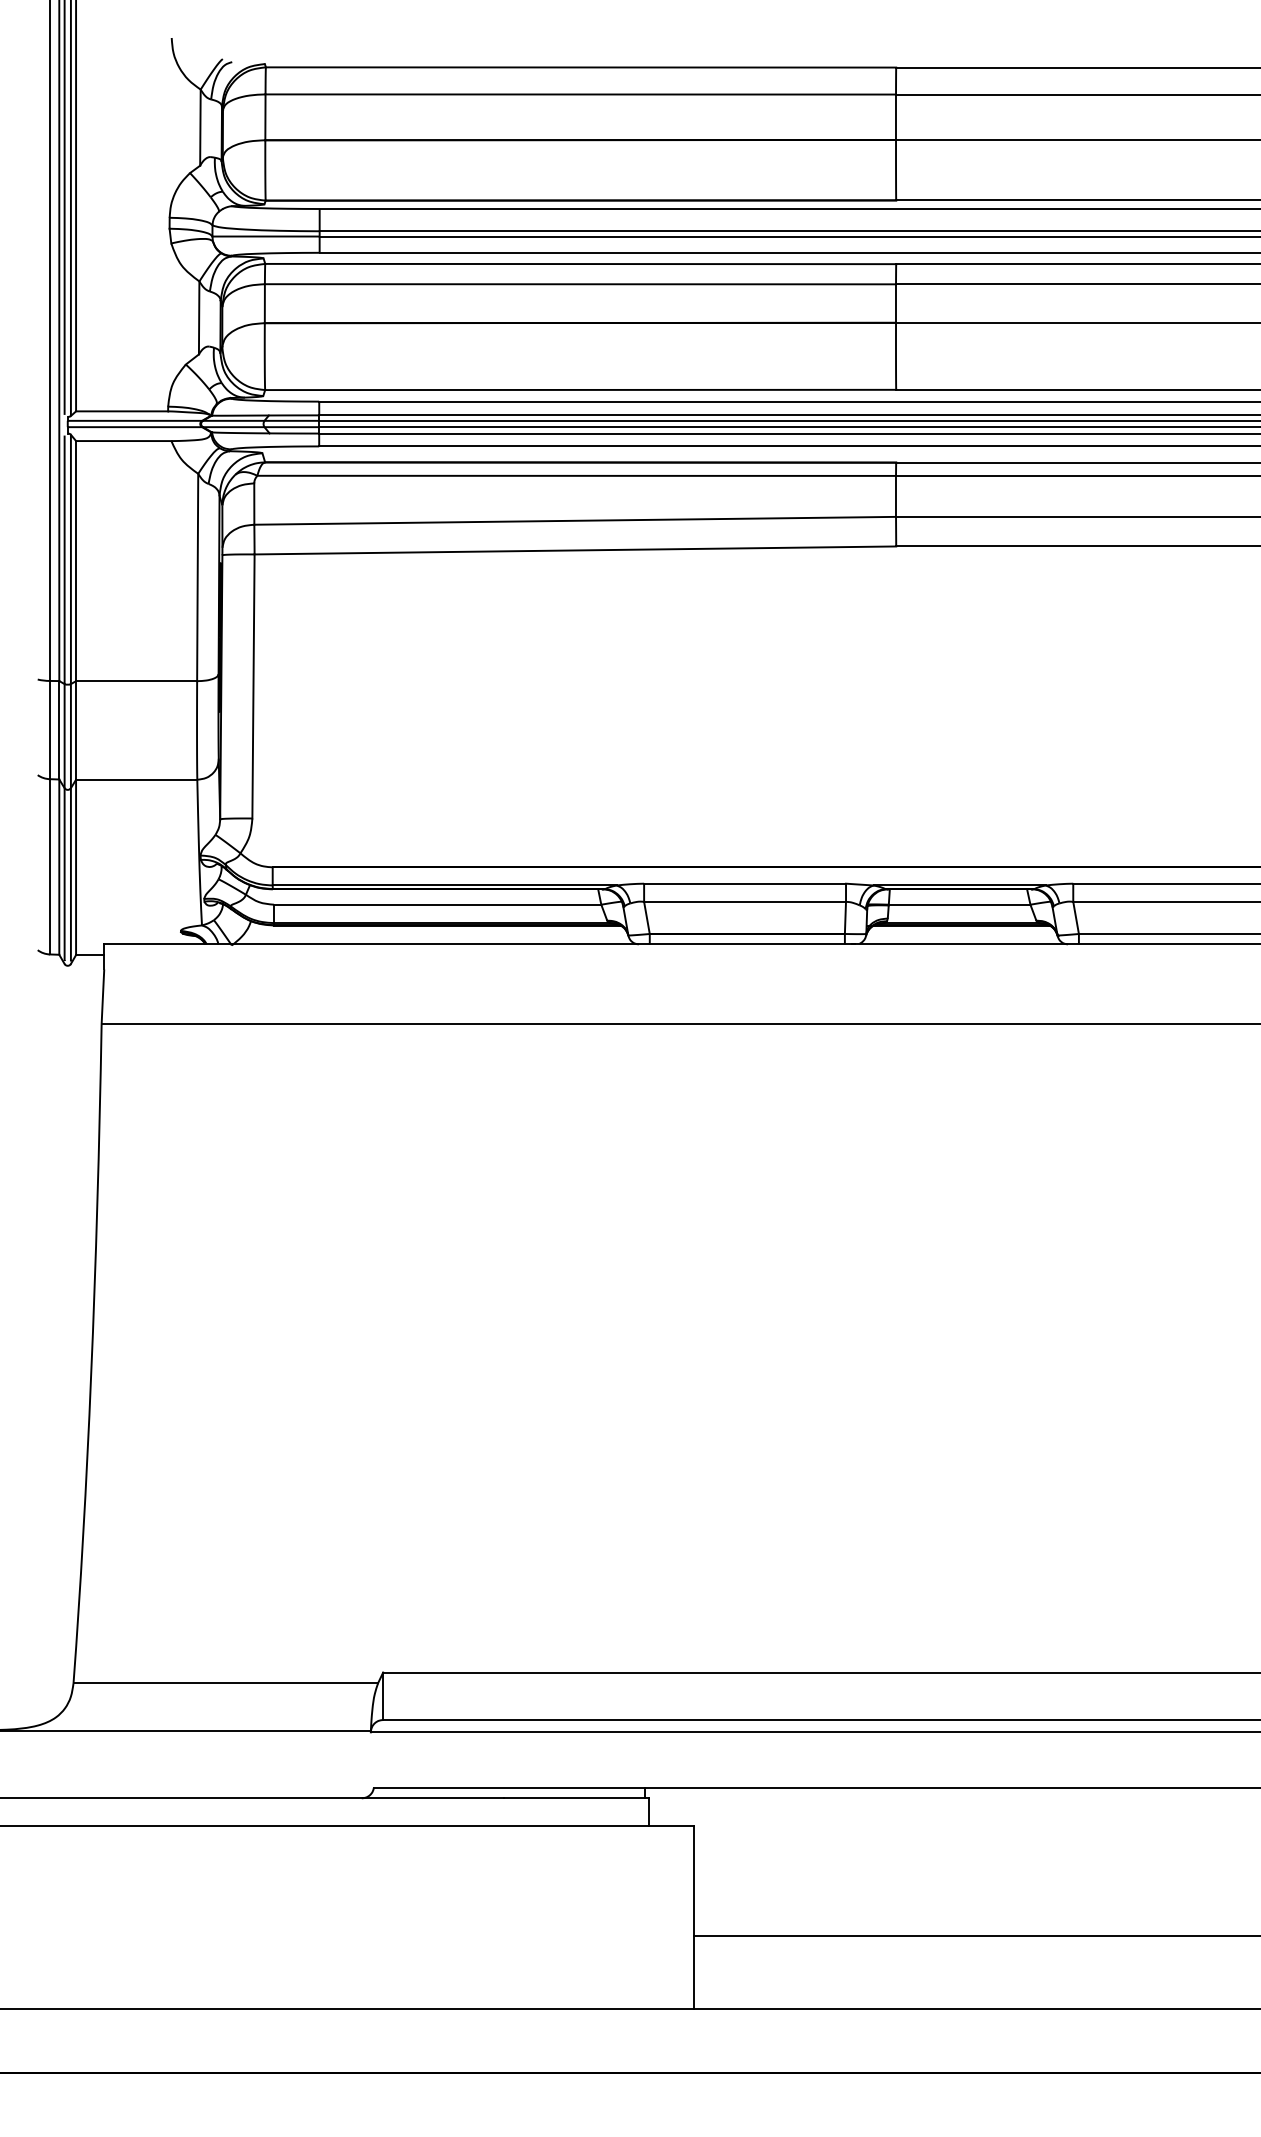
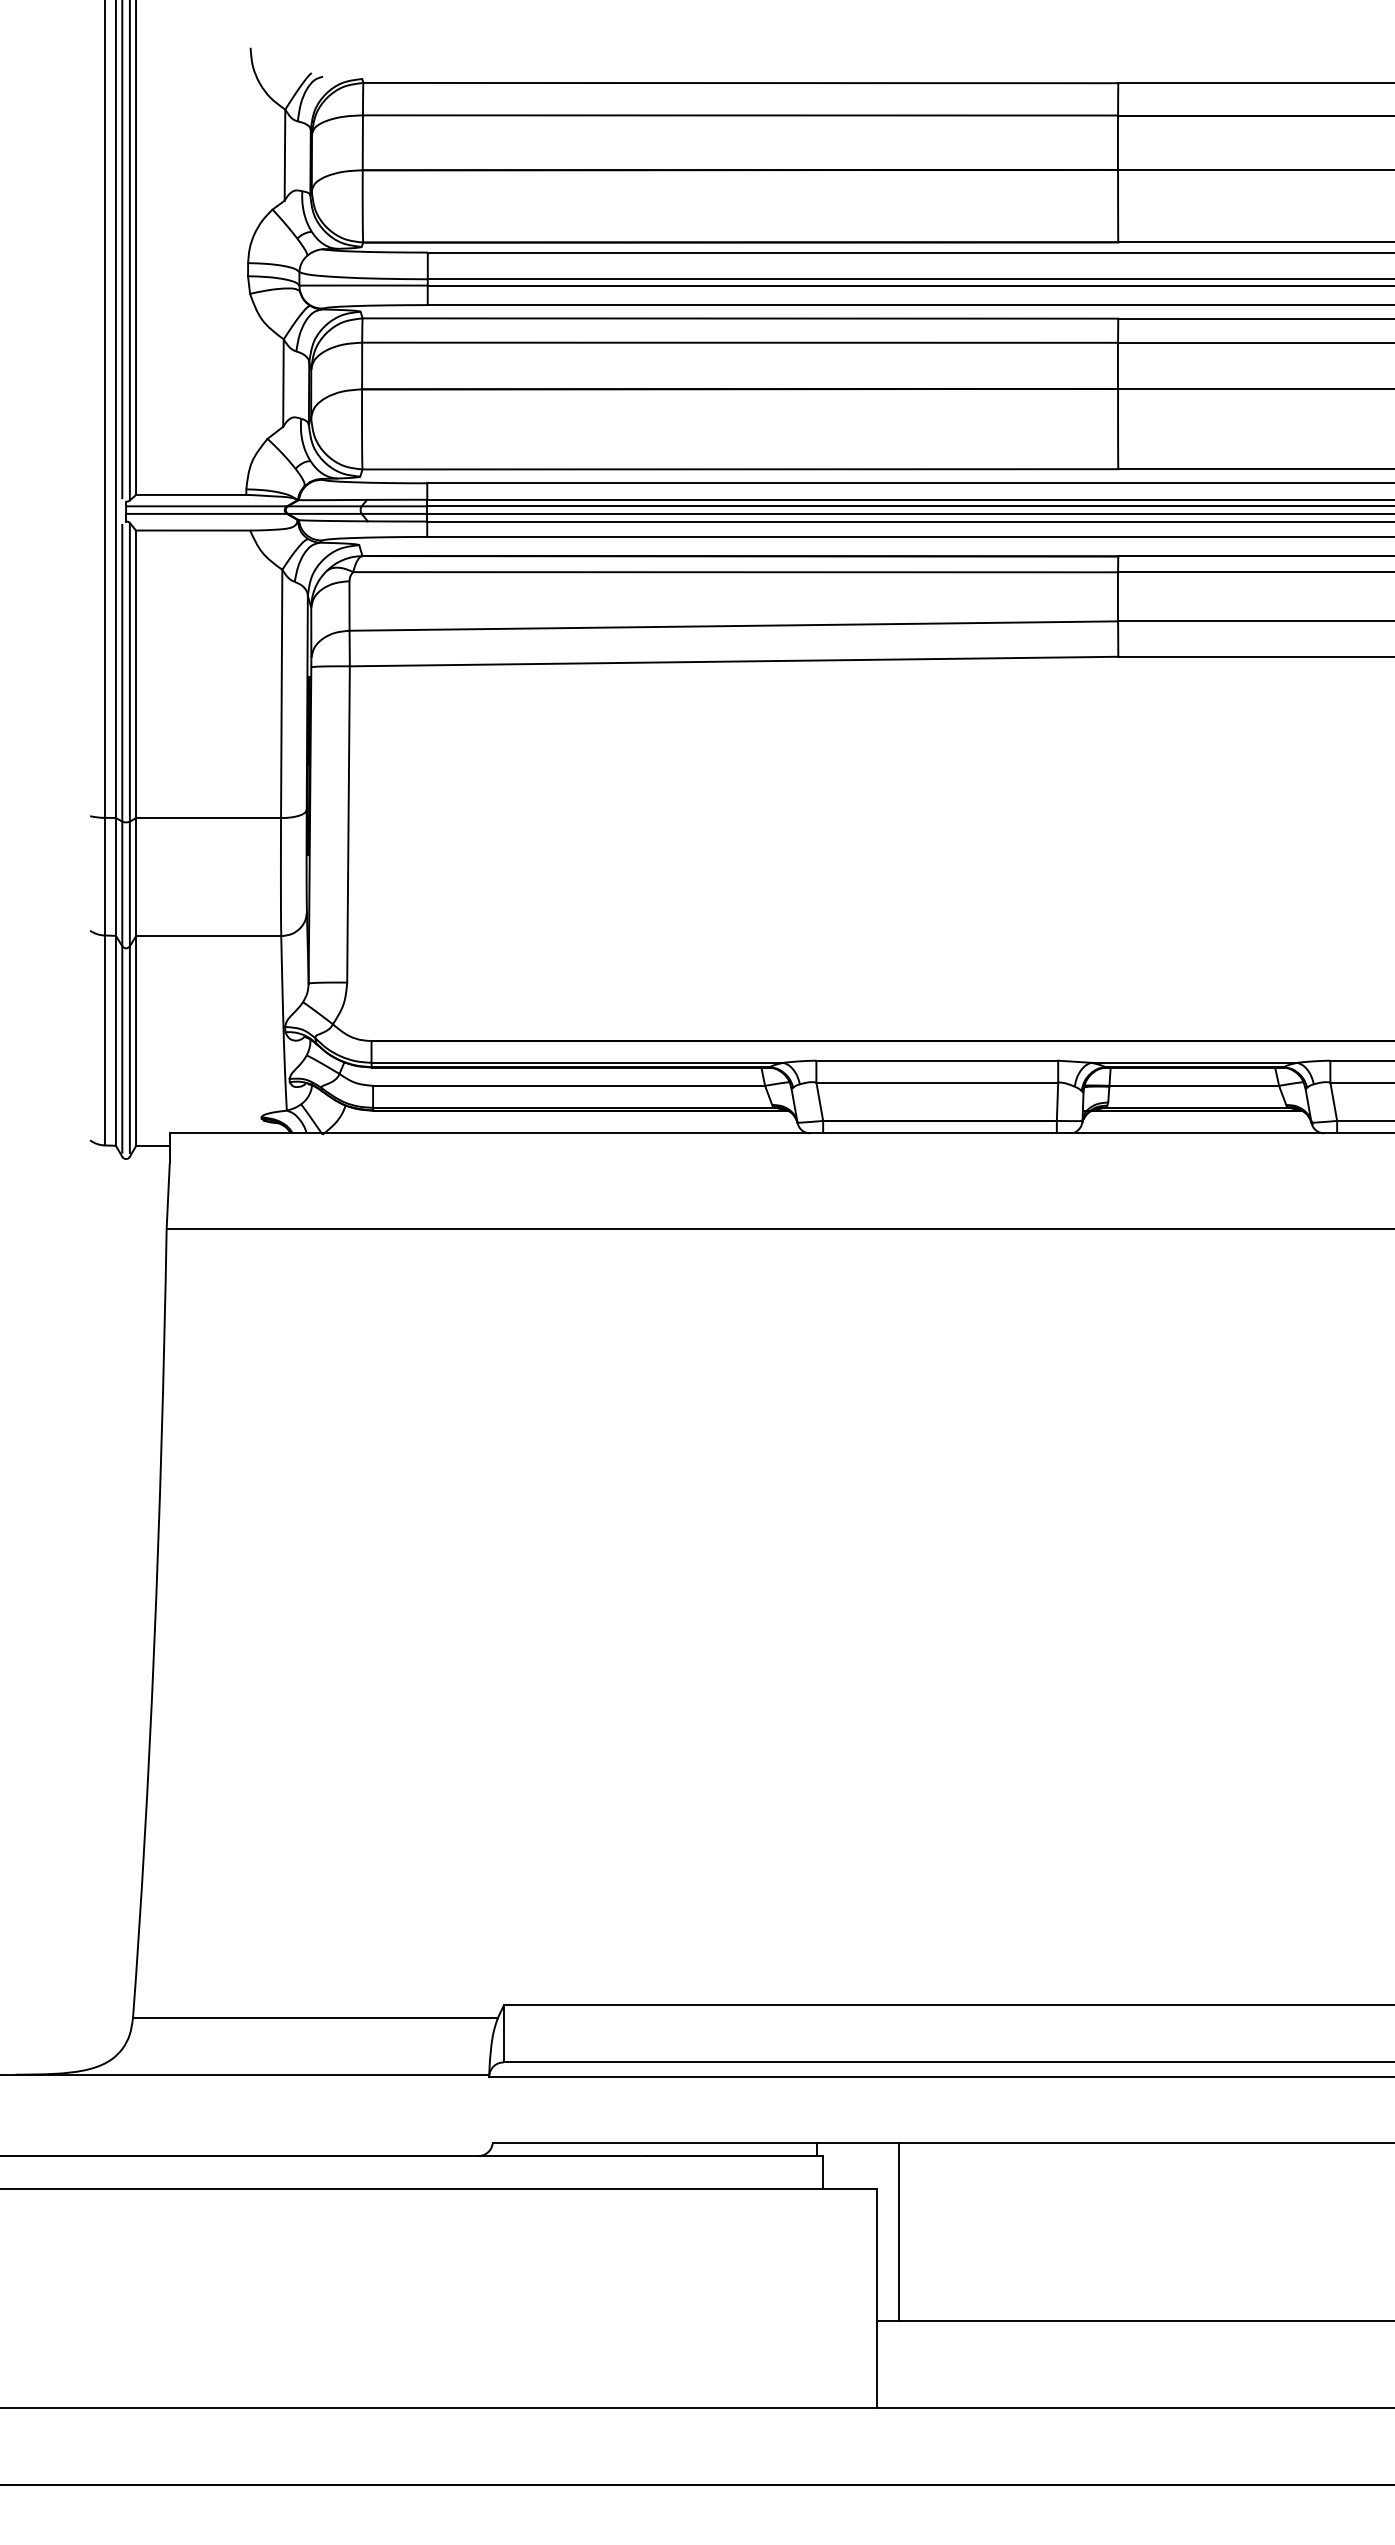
line: (713, 1861) -> (899, 2231), added

